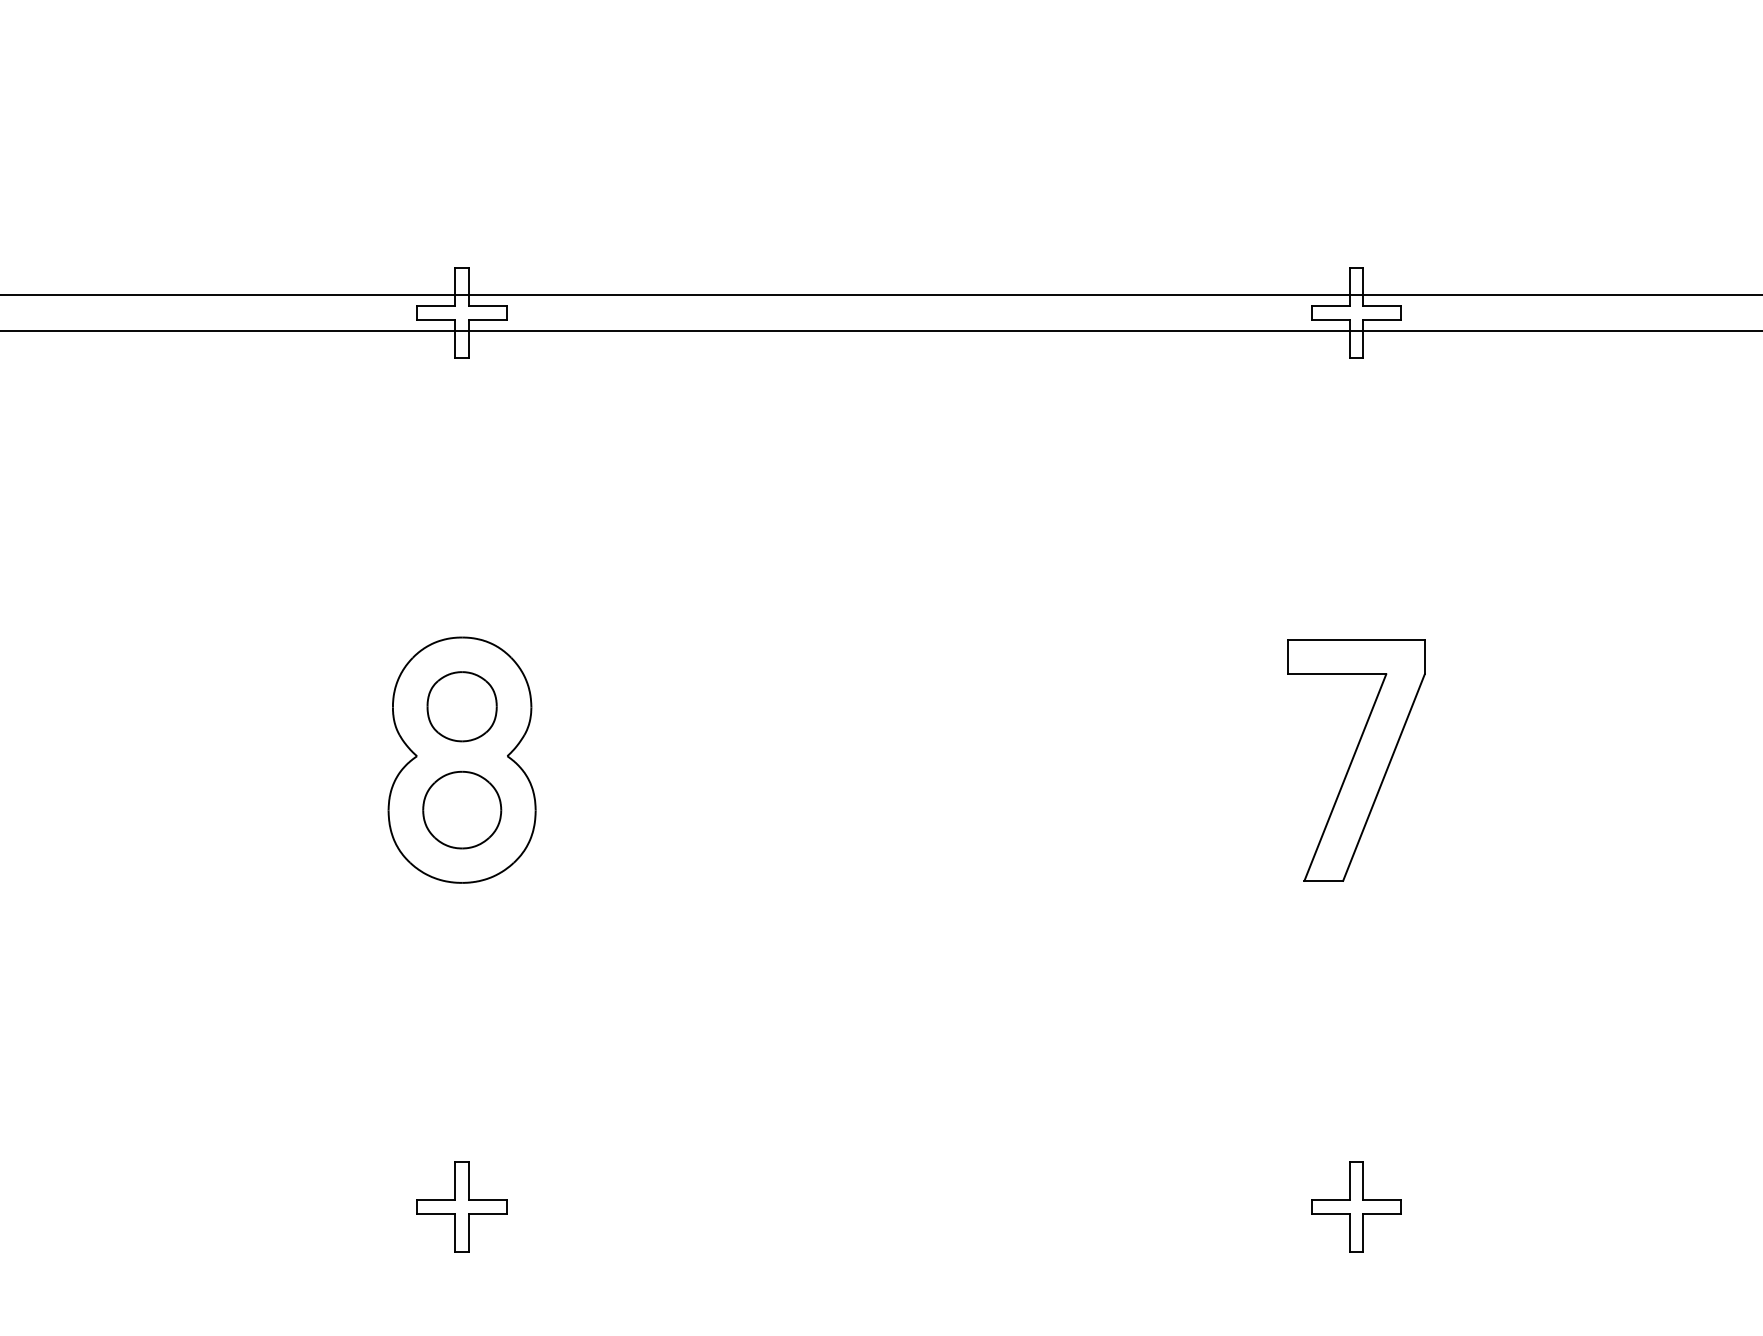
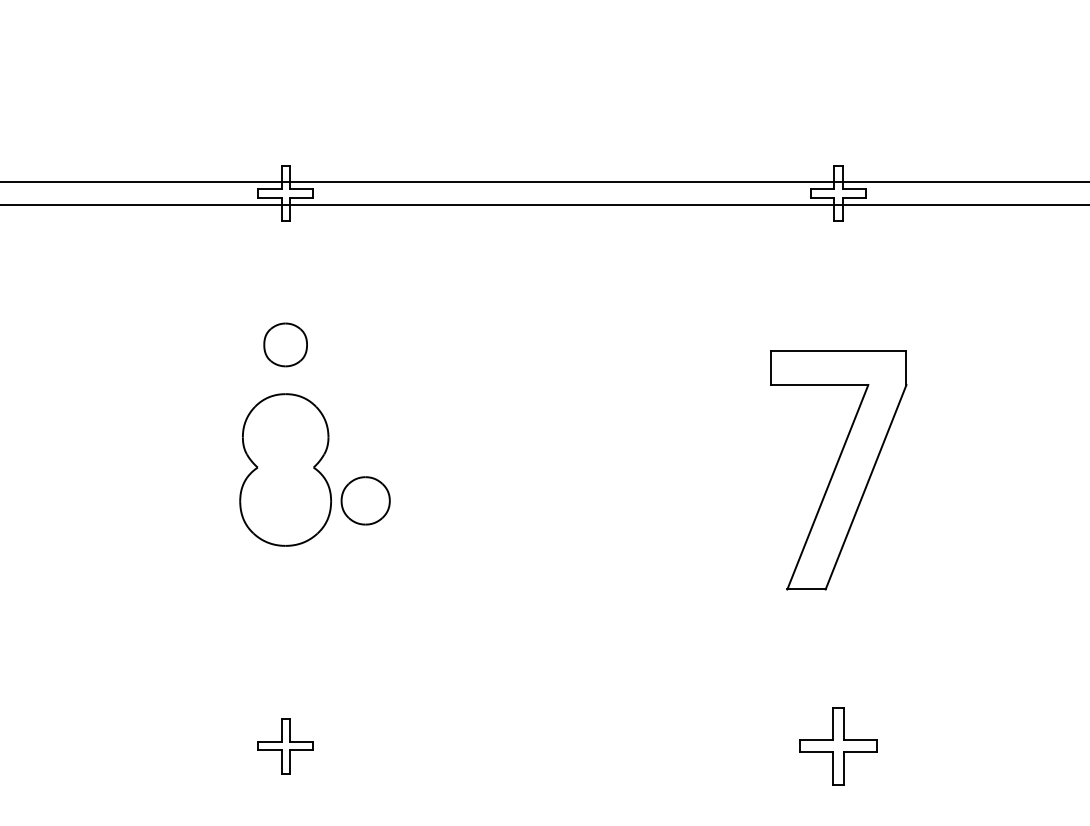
part: (461, 706) -> (285, 344), moved
part: (1356, 759) -> (838, 469), size x1.6
part: (461, 809) -> (365, 500), moved
part: (1356, 1207) -> (838, 746), size x1.4

